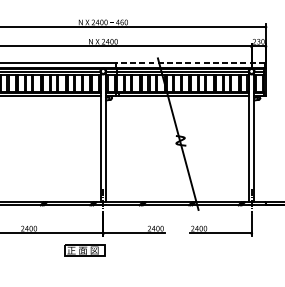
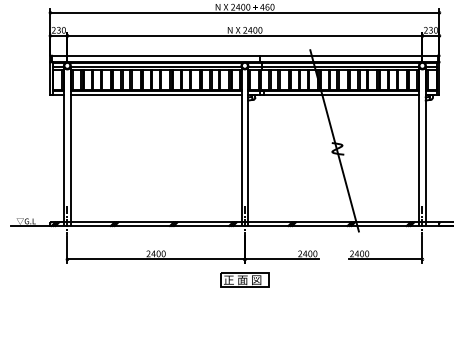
line: (190, 62) -> (349, 55), dashed -> solid
part: (84, 250) -> (244, 279), moved

